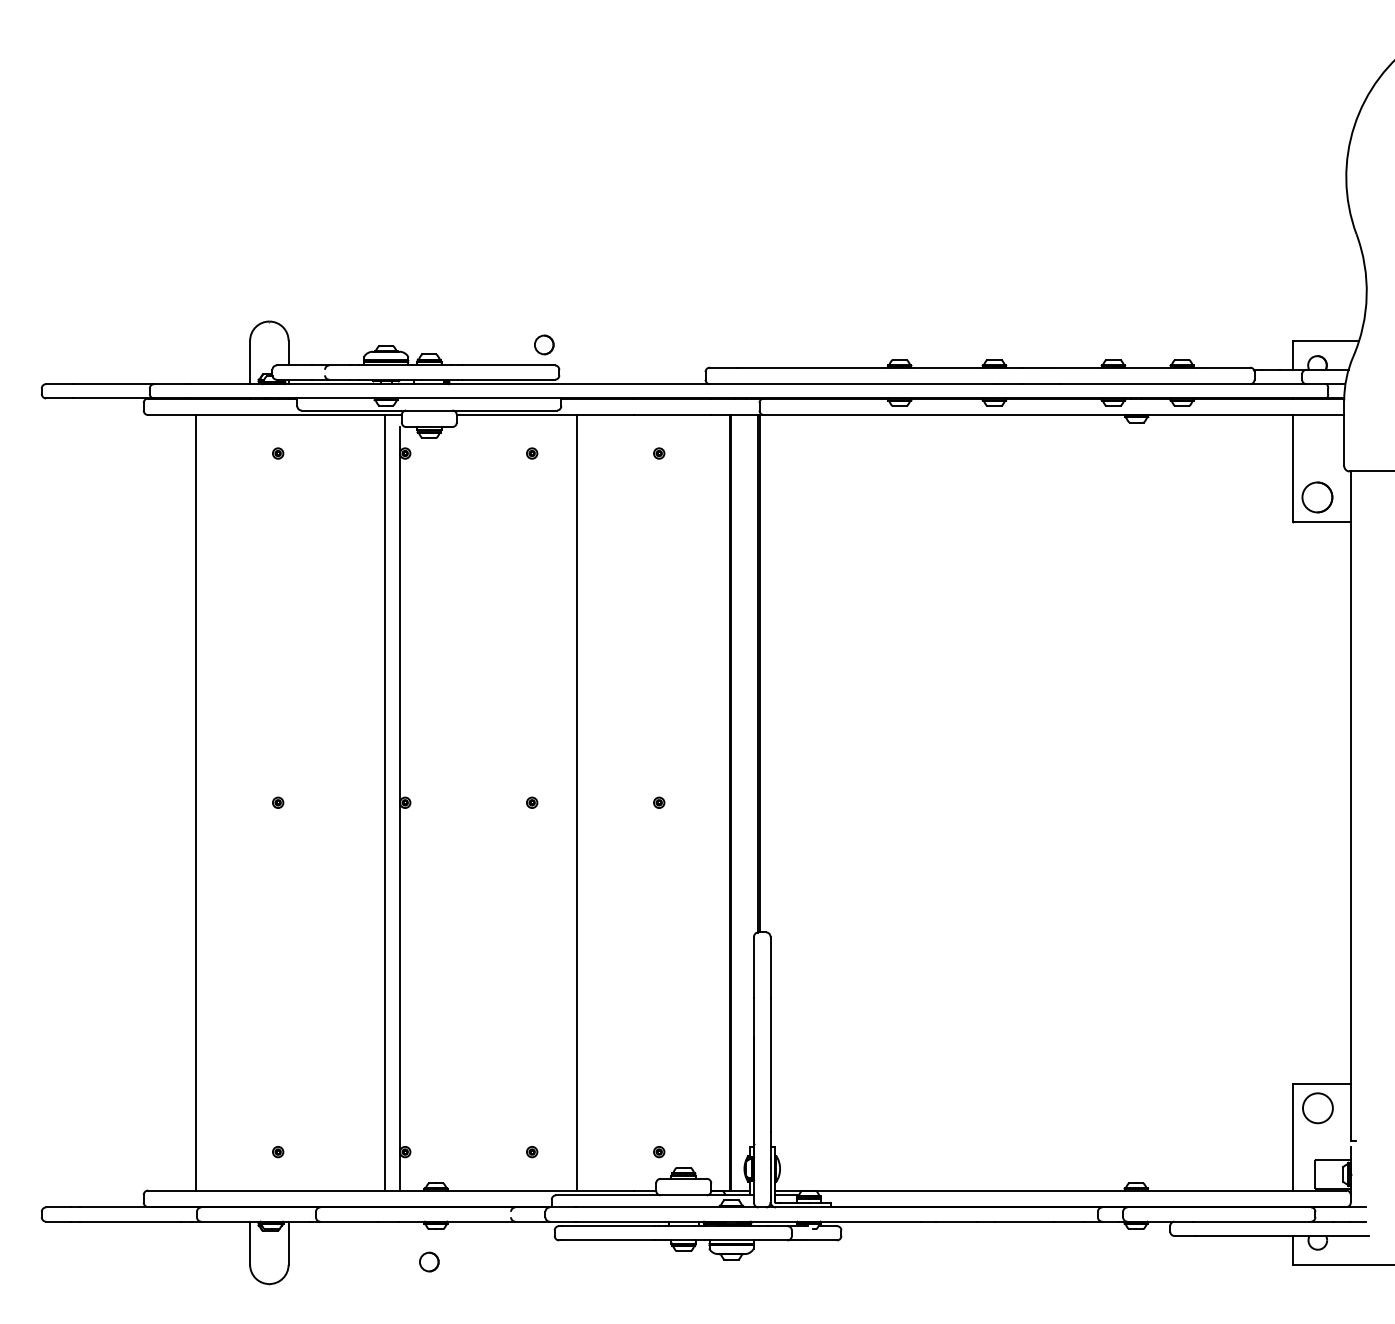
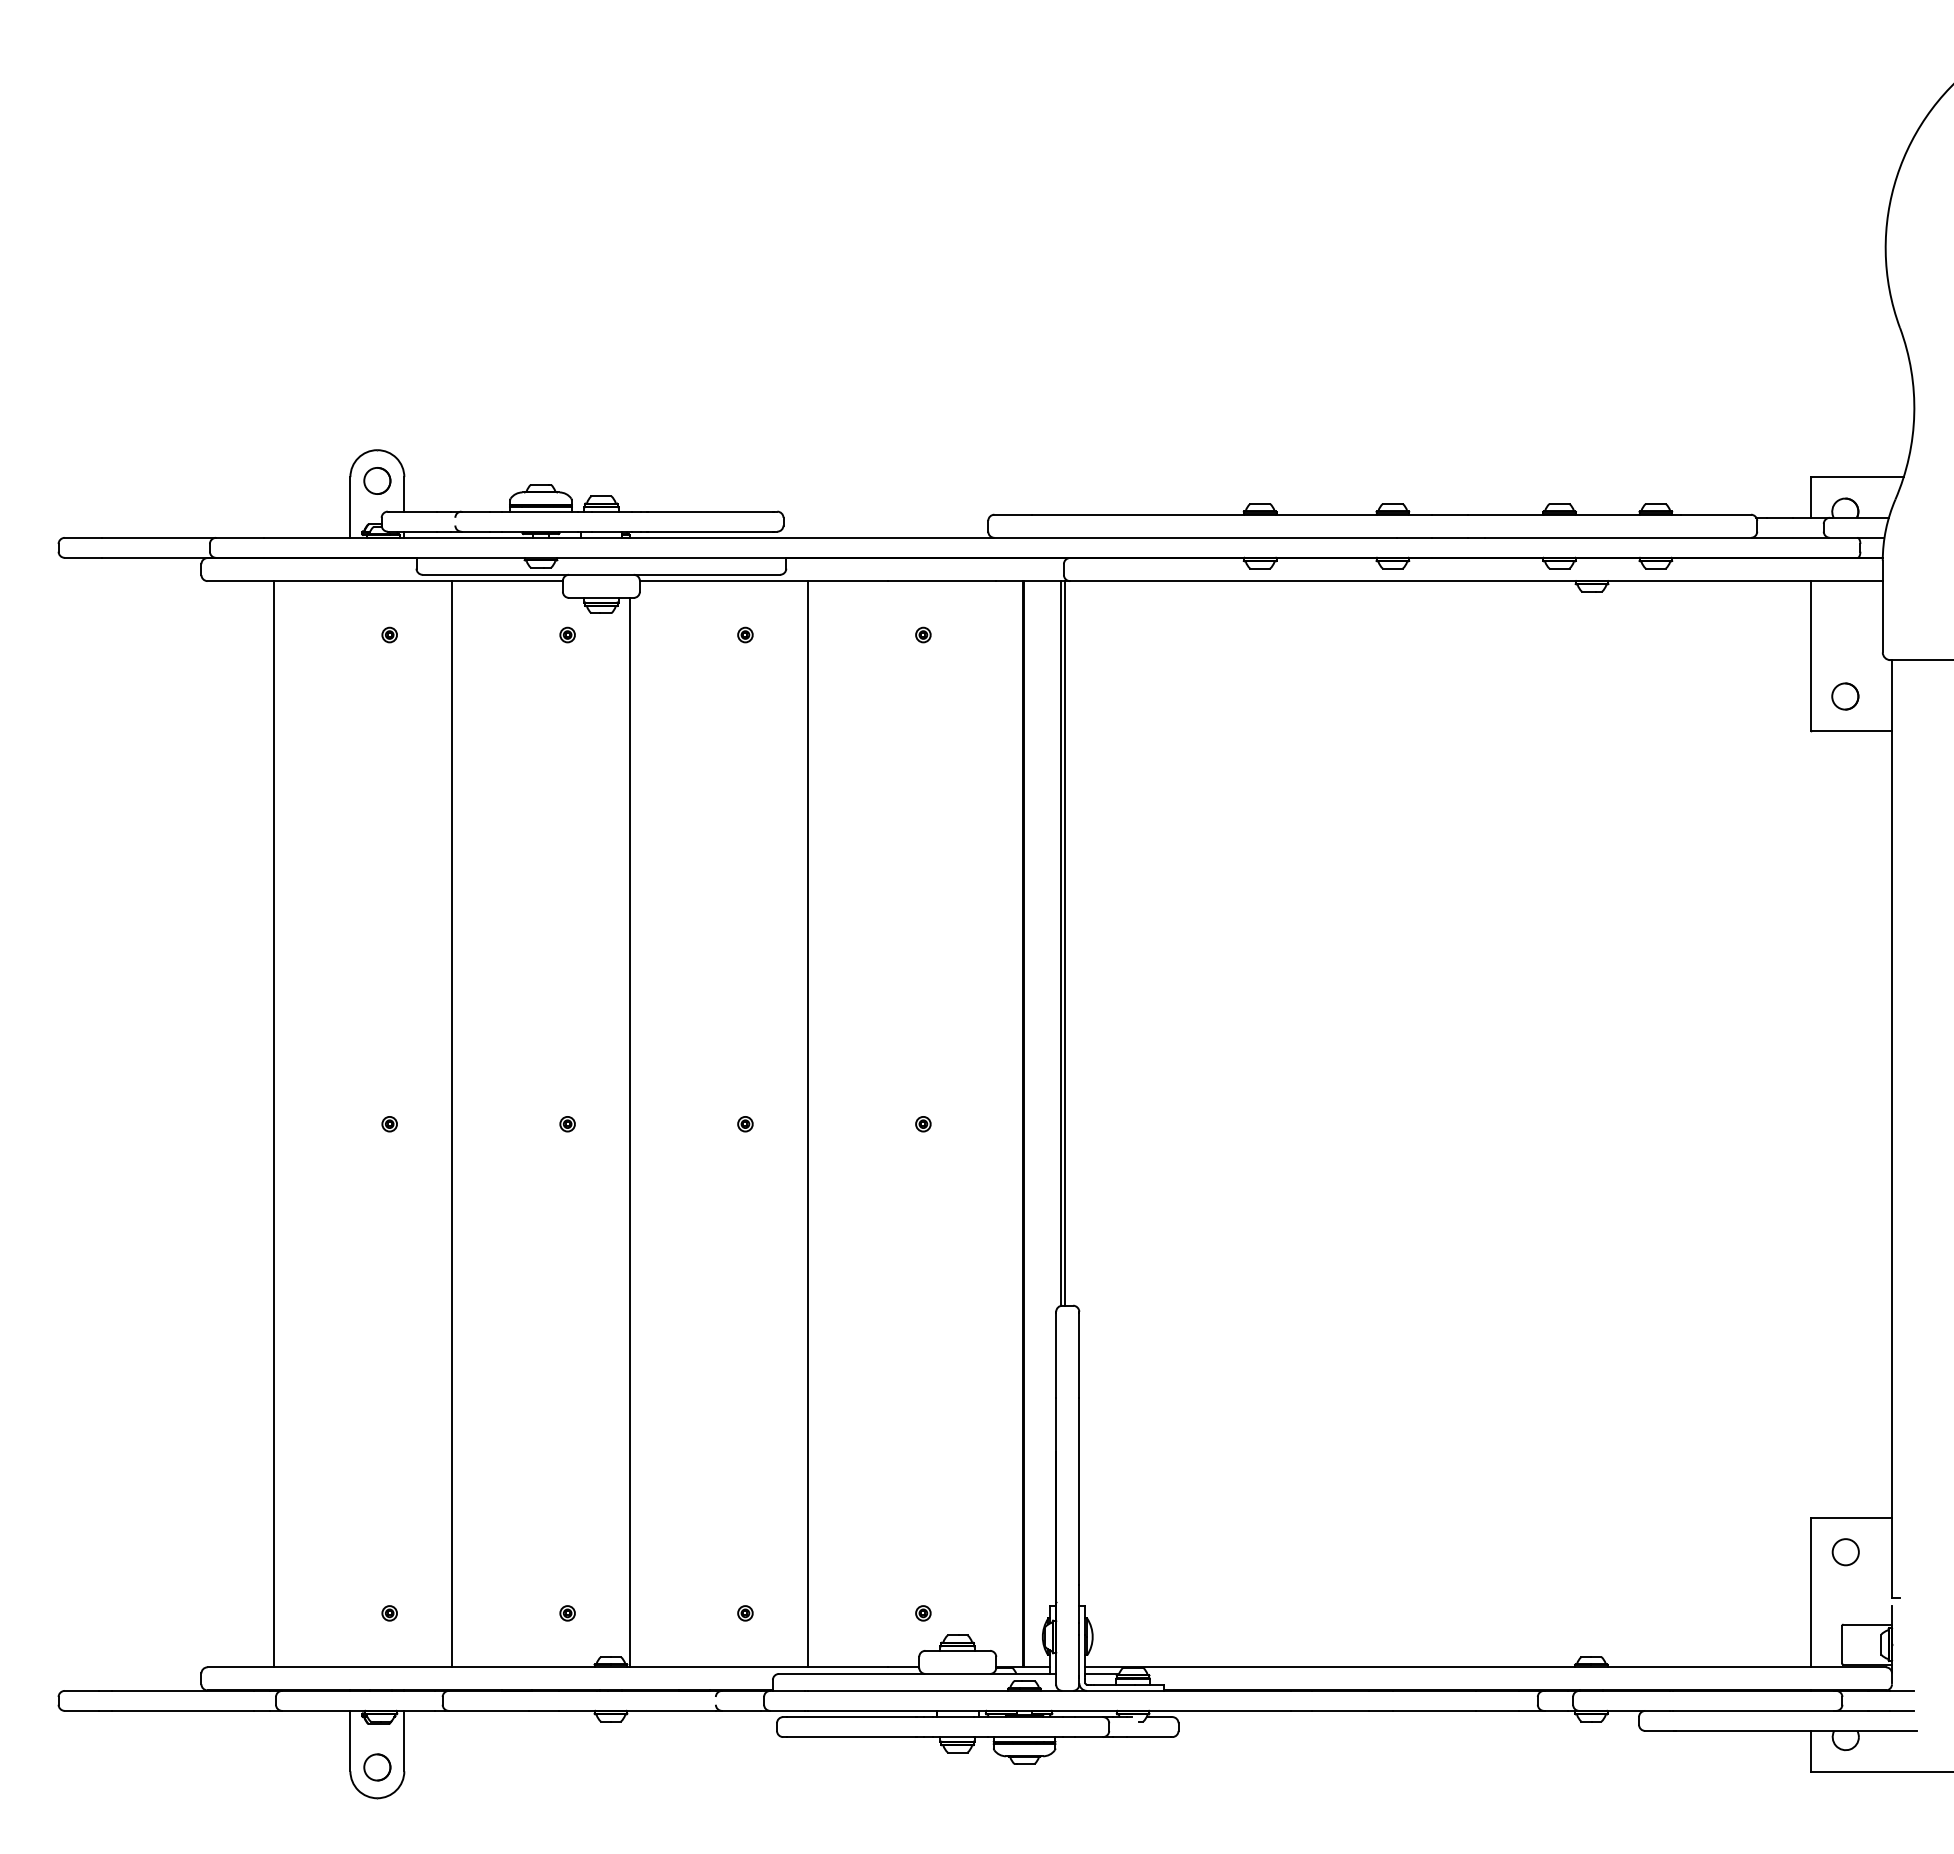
circle: (544, 344) -> (377, 480), moved
circle: (1317, 497) -> (1845, 696), size x0.62
line: (385, 803) -> (452, 1124), moved
line: (400, 808) -> (629, 1132), moved
circle: (1317, 1108) -> (1845, 1552), size x0.62
circle: (429, 1262) -> (377, 1767), moved

